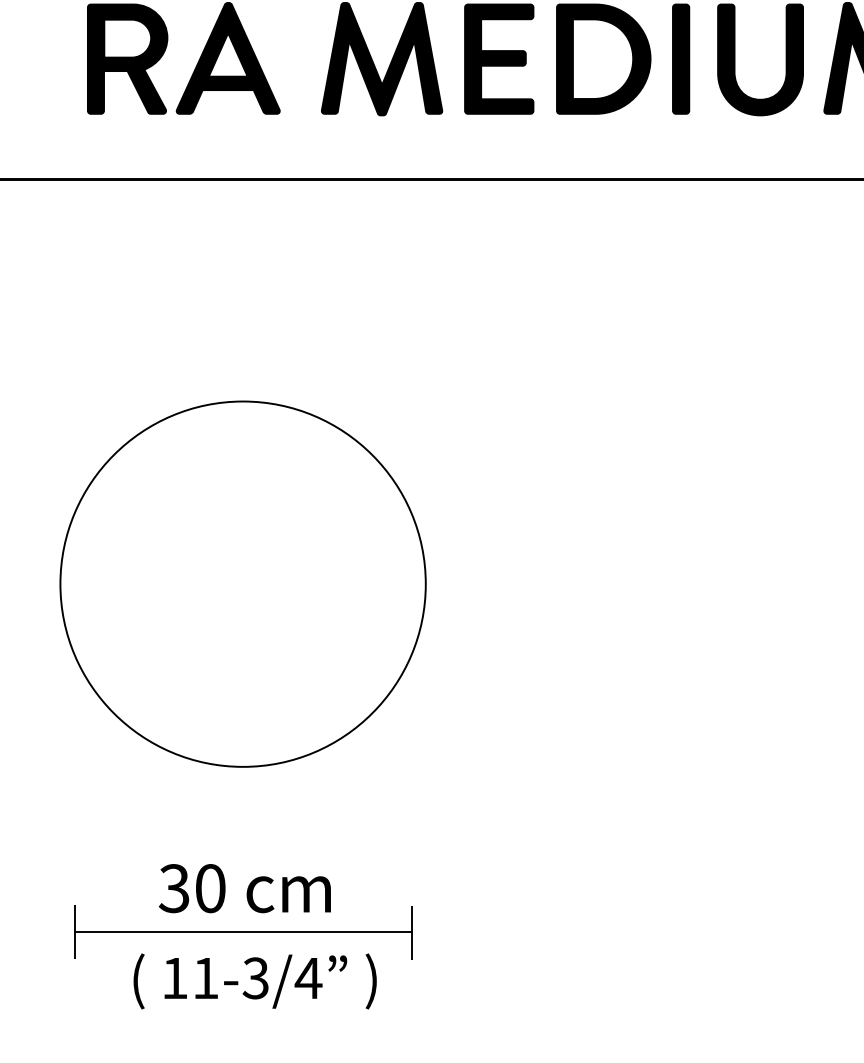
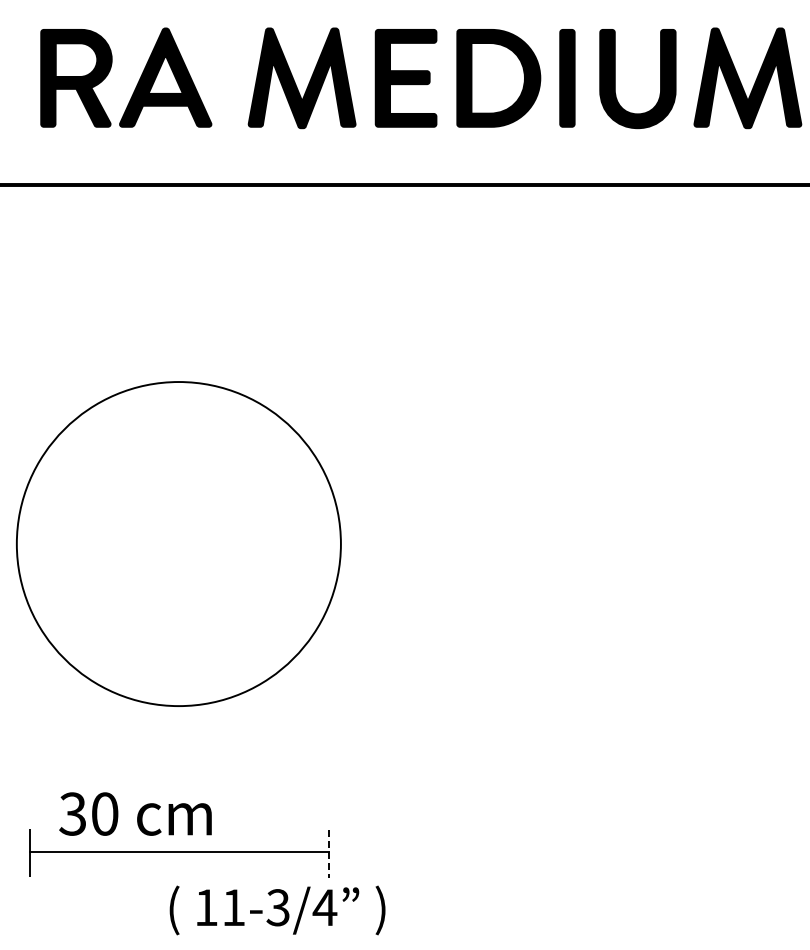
text: (244, 887) -> (135, 813), moved
line: (412, 933) -> (329, 853), solid -> dashed
text: (255, 981) -> (277, 910), moved

